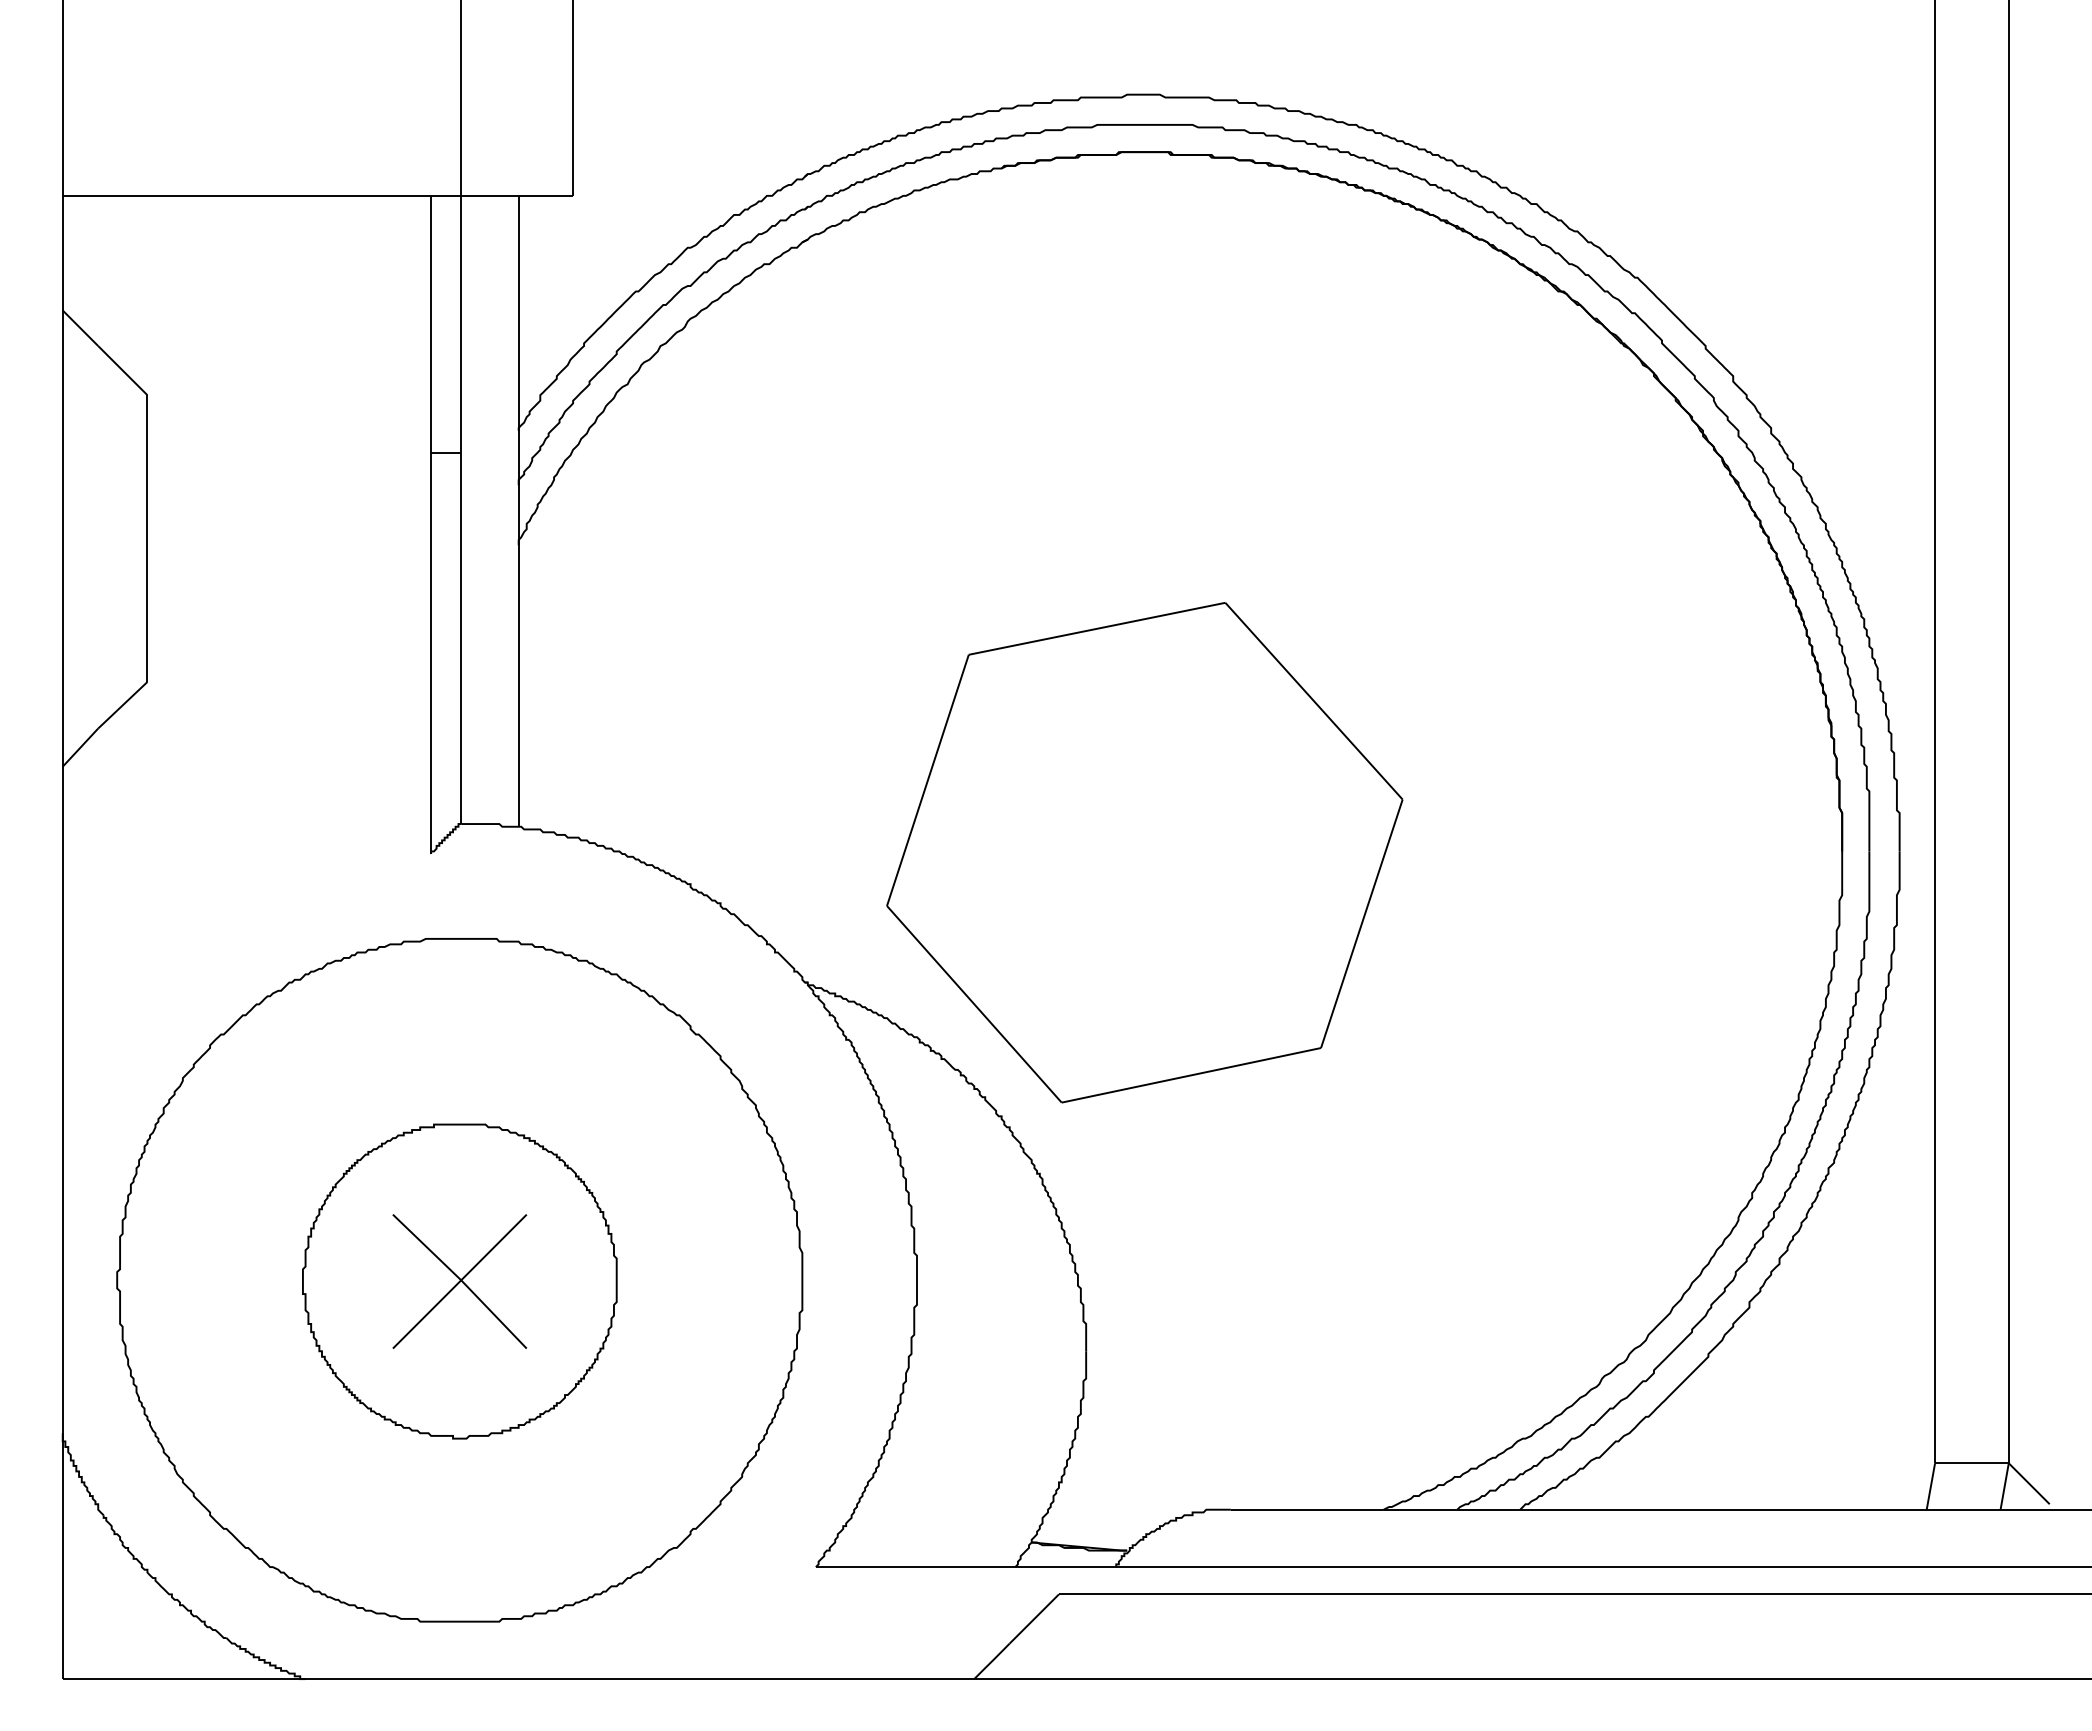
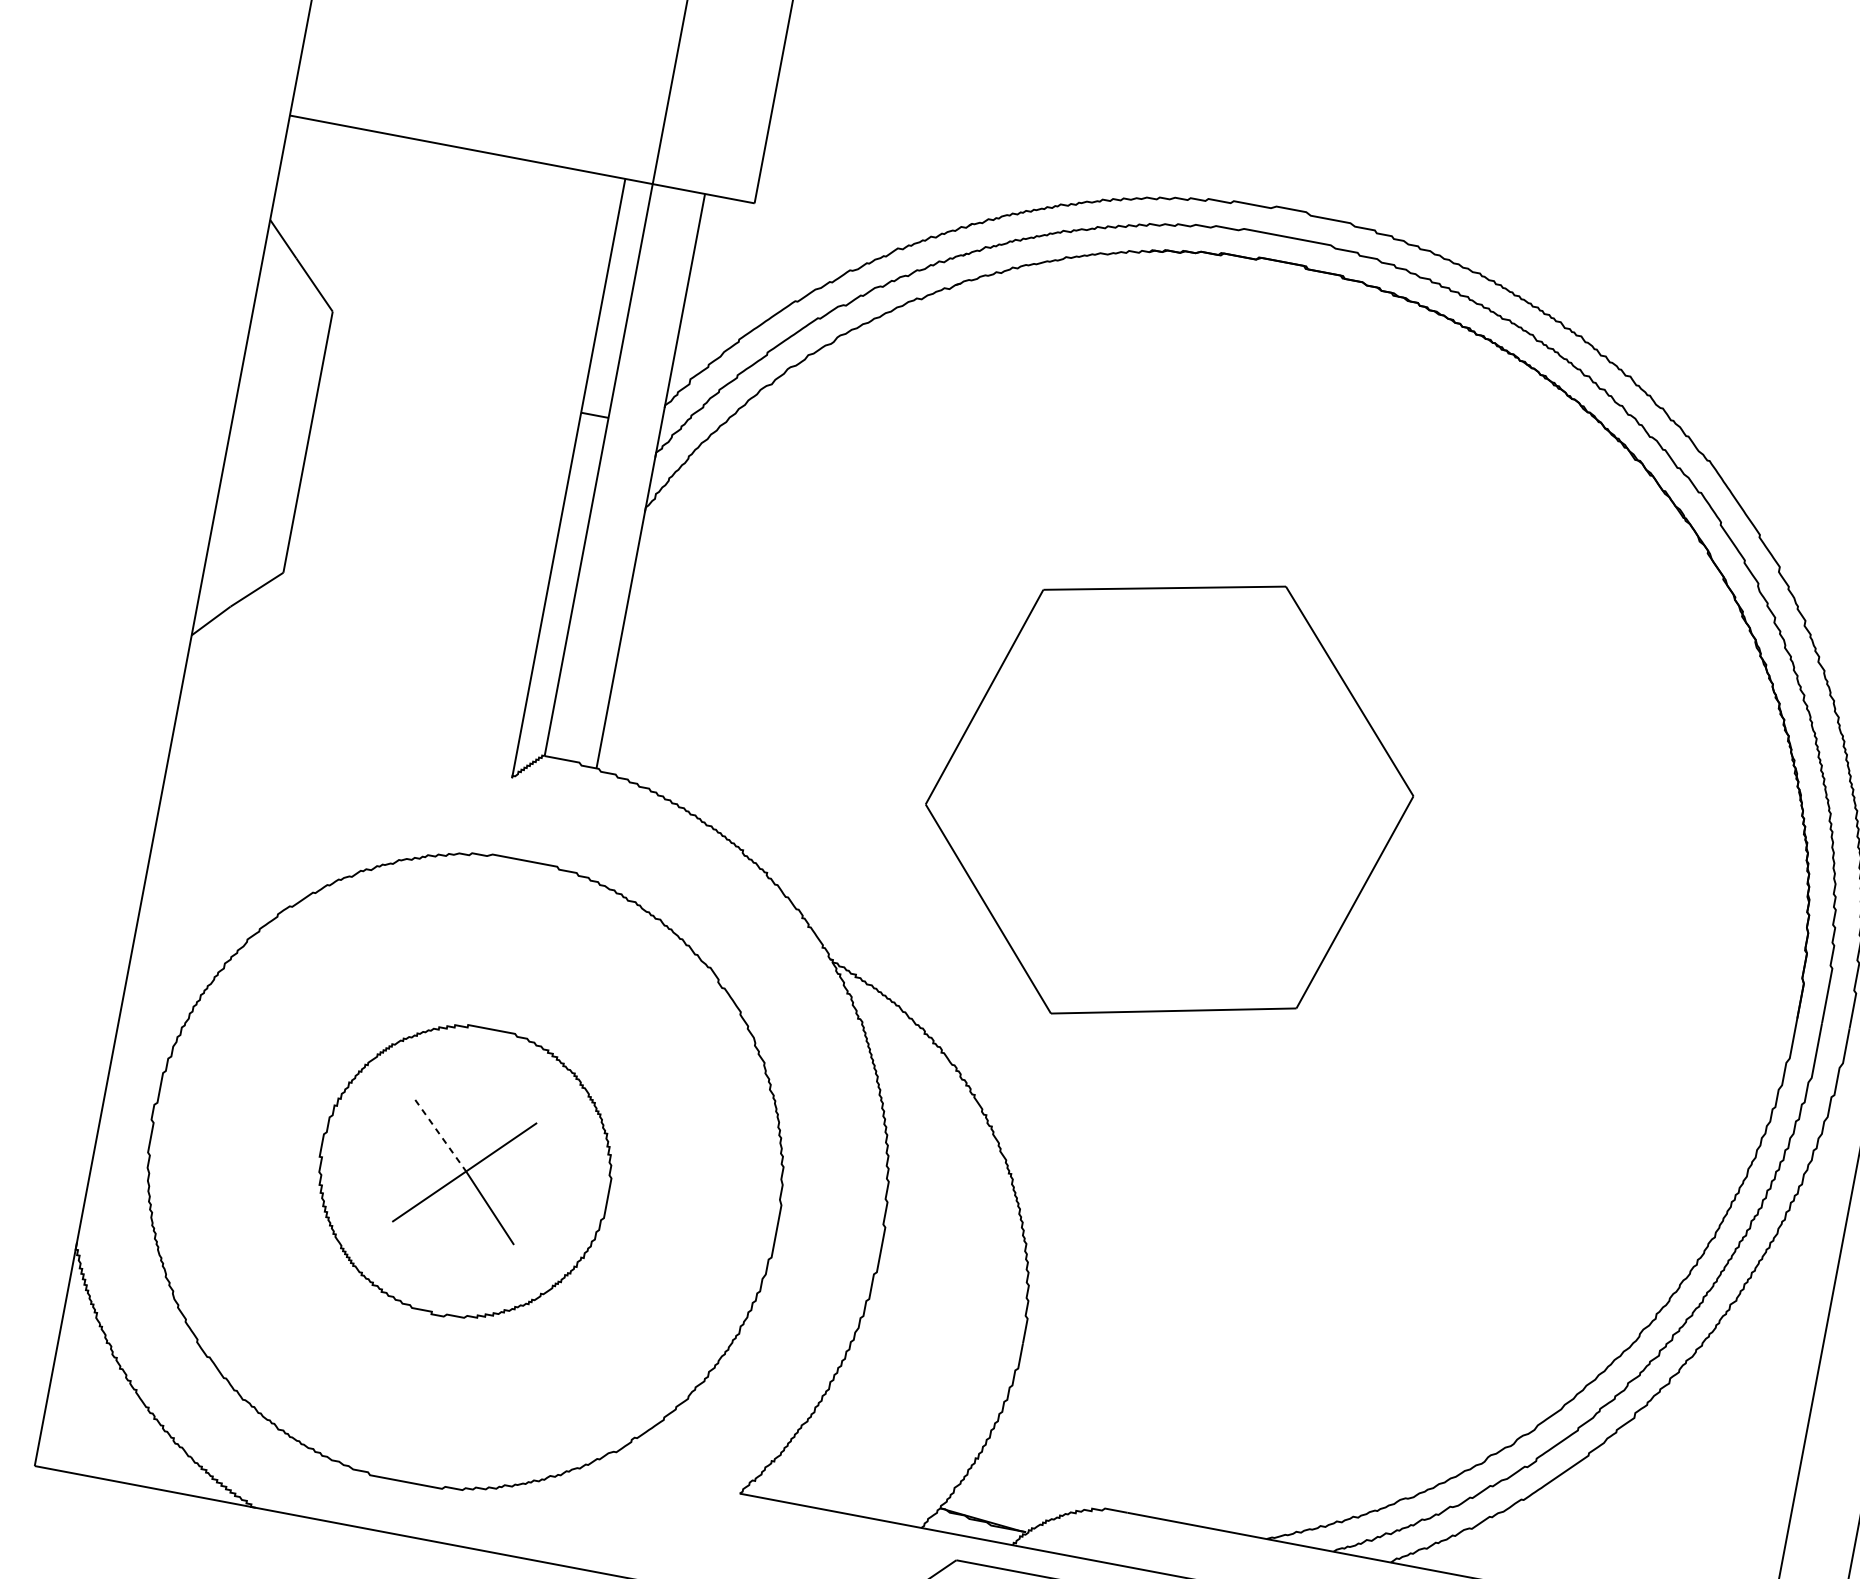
part: (1144, 852) -> (1169, 800), moved
line: (427, 1247) -> (441, 1135), solid -> dashed

